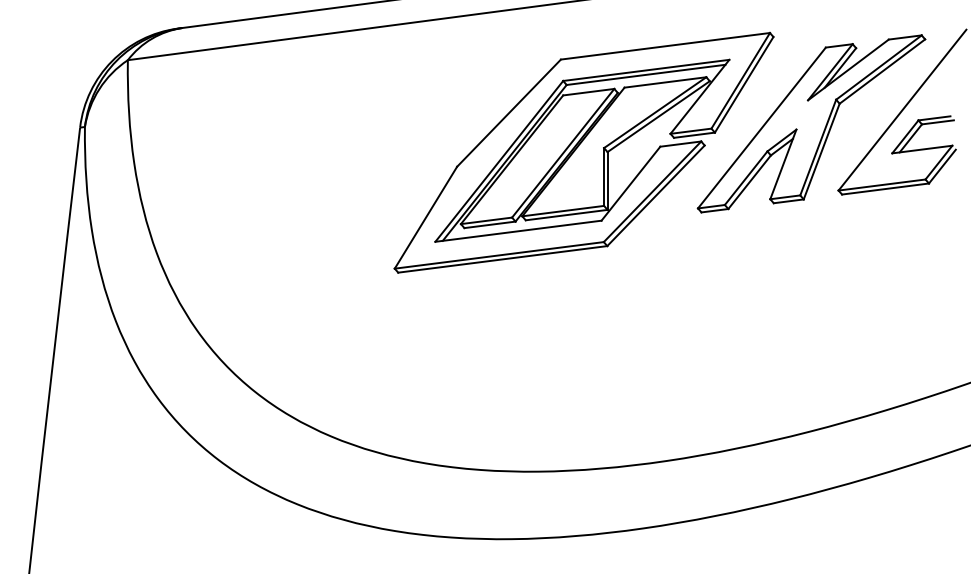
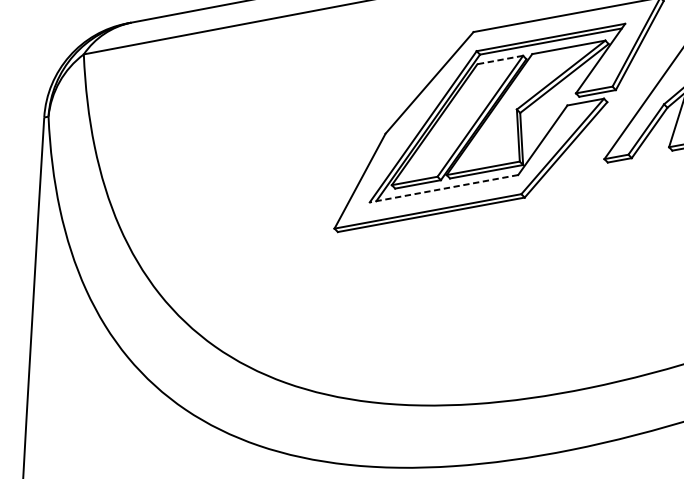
line: (588, 92) -> (500, 60), solid -> dashed
line: (518, 231) -> (444, 188), solid -> dashed

